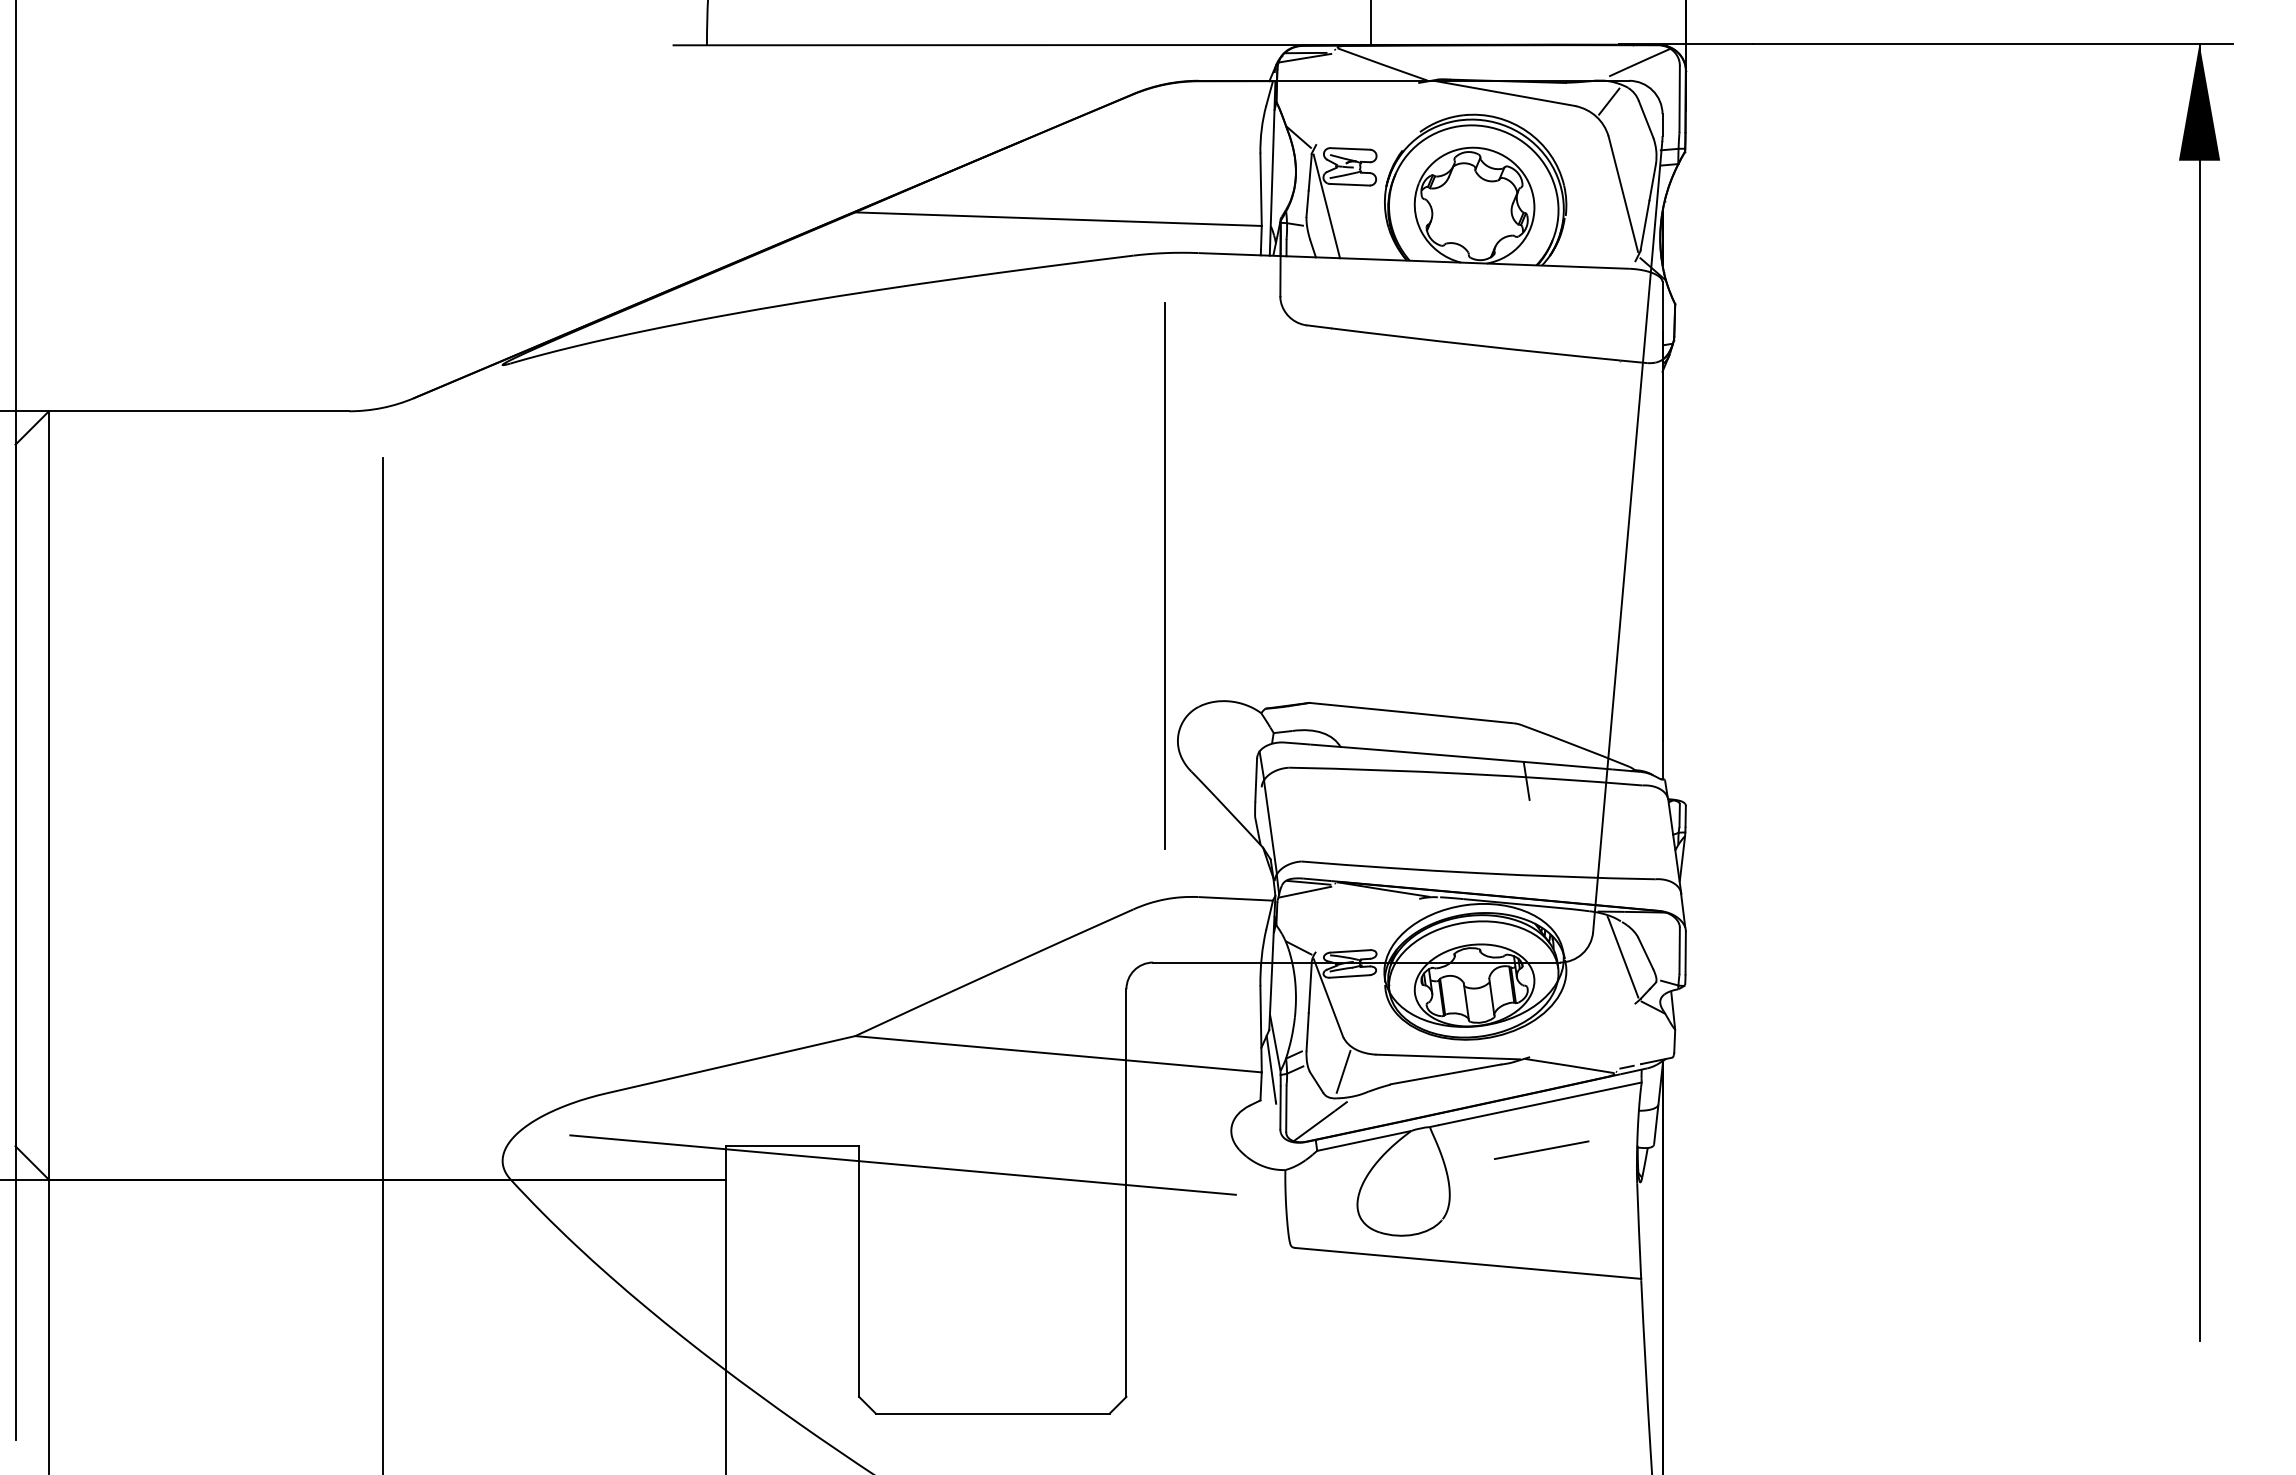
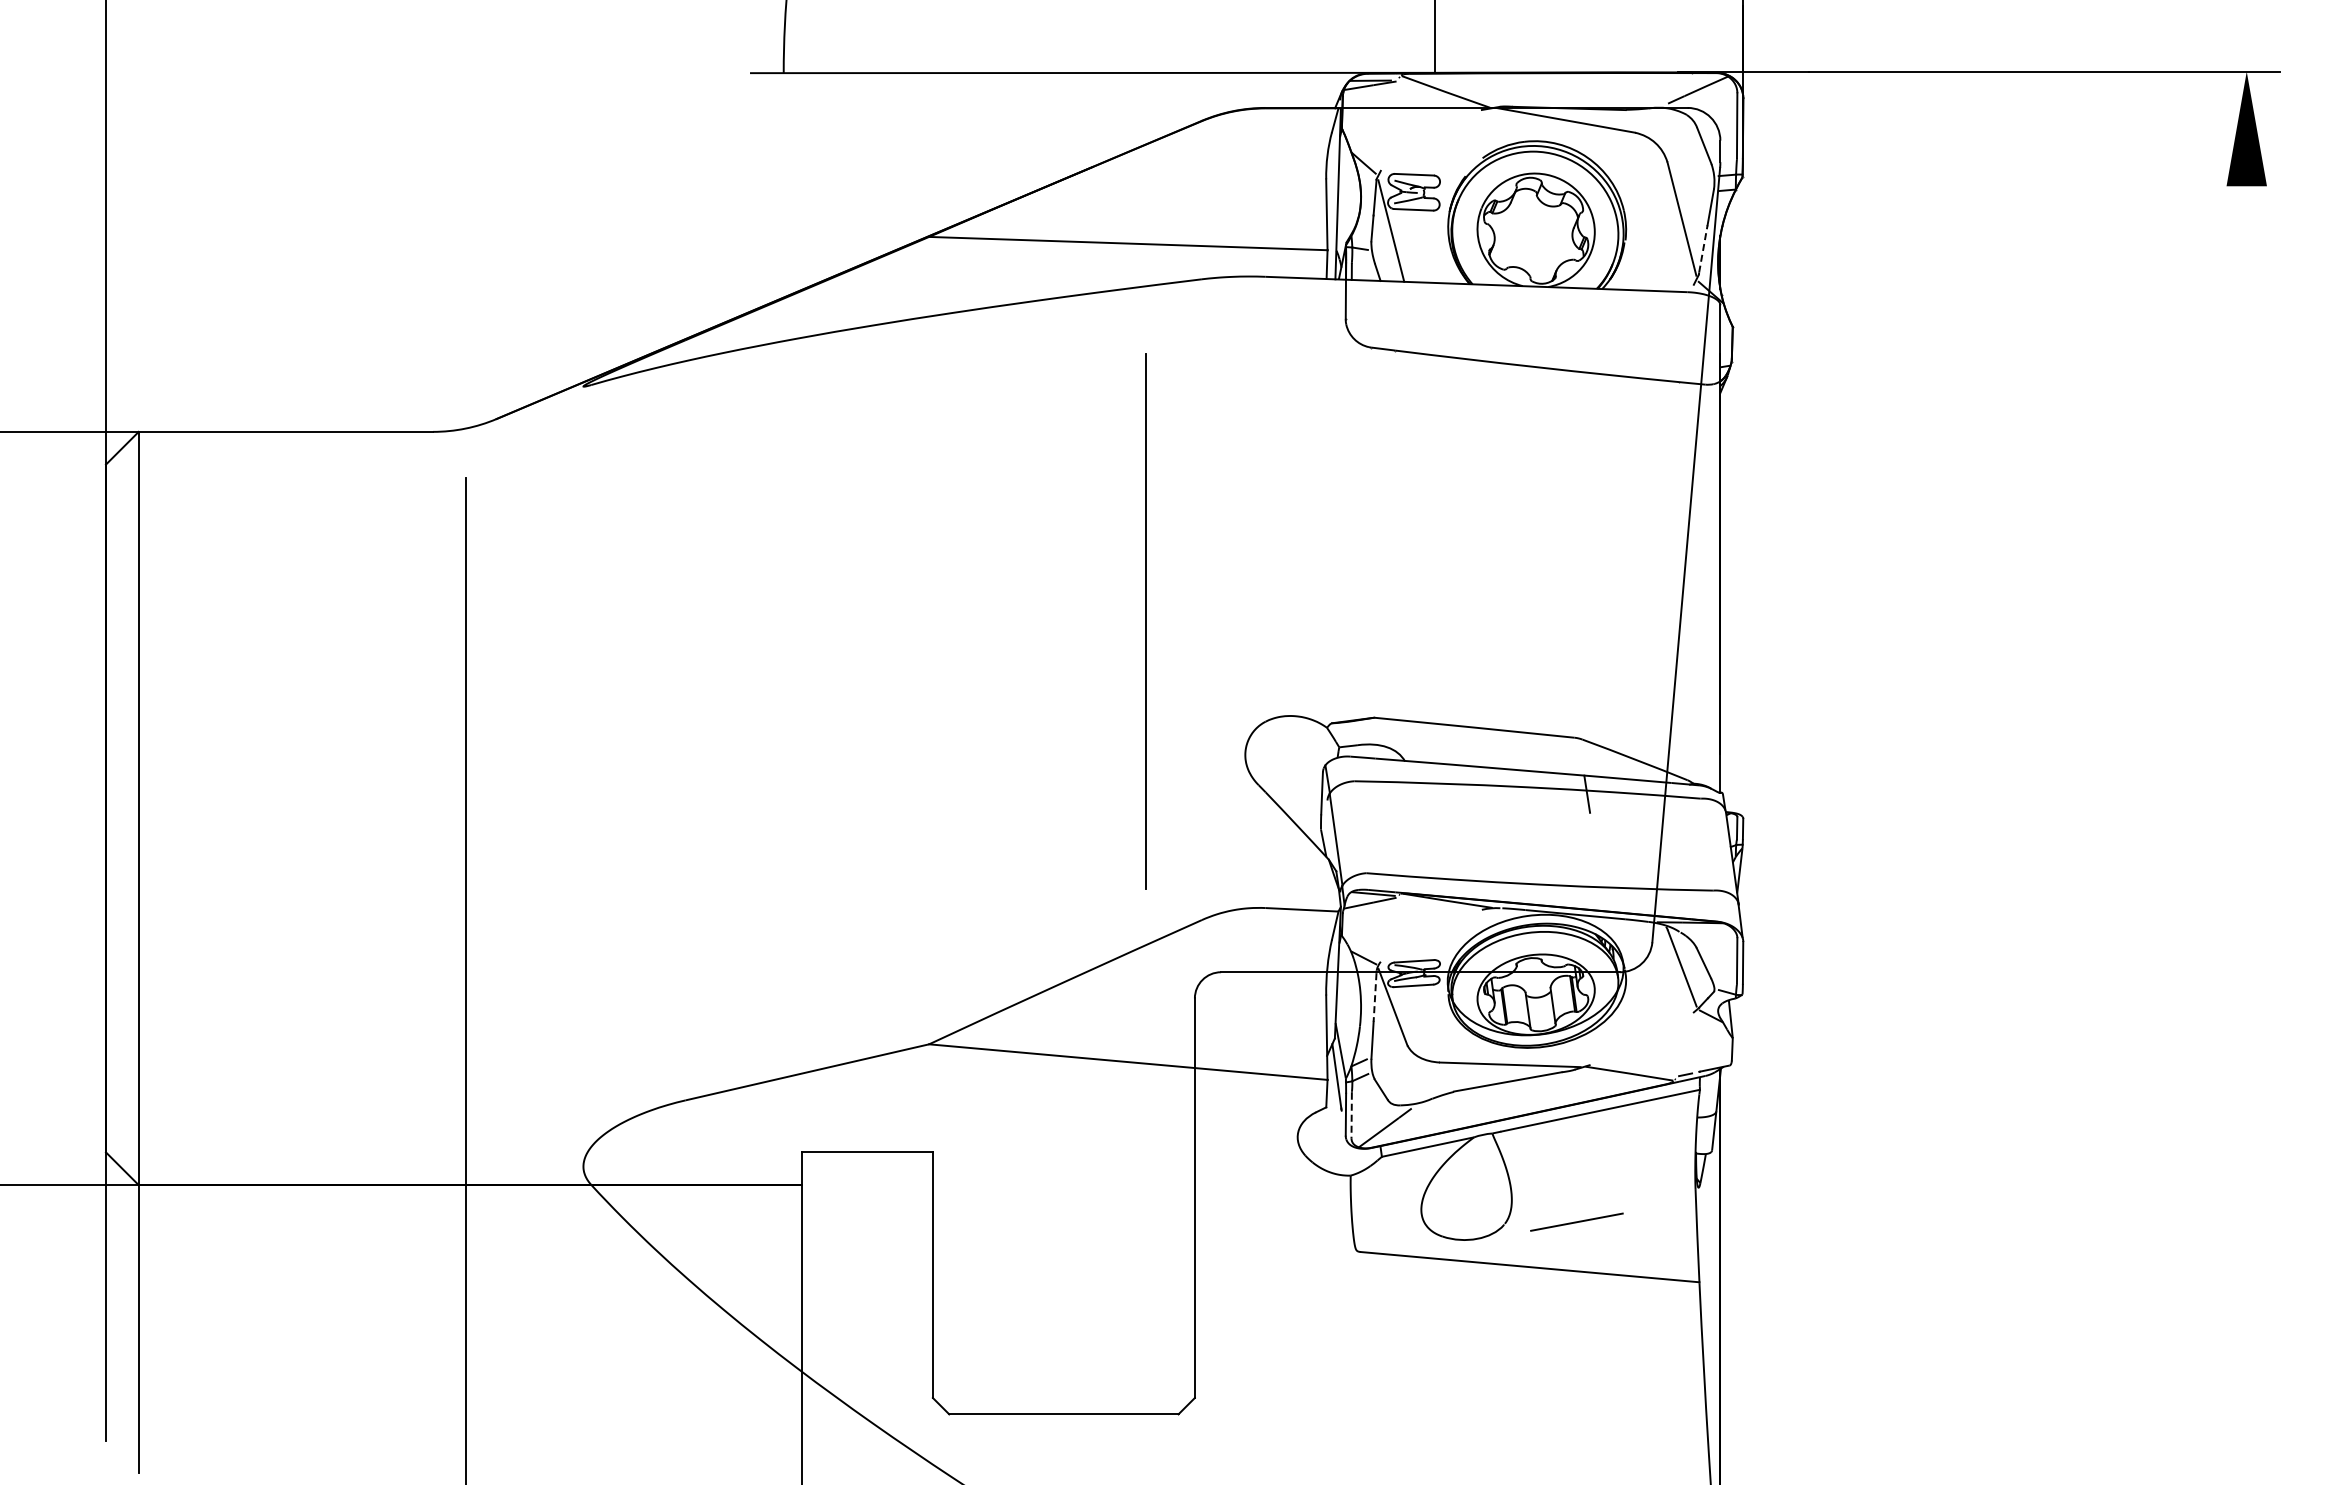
line: (1609, 101) -> (1668, 128), removed
line: (1645, 224) -> (1703, 248), solid -> dashed
line: (1163, 576) -> (1145, 621), moved
line: (2199, 692) -> (2246, 707), removed
line: (1310, 988) -> (1375, 997), solid -> dashed
line: (1343, 1070) -> (1407, 1078), removed
line: (1286, 1108) -> (1351, 1115), solid -> dashed
line: (1541, 1149) -> (1576, 1221), moved
line: (902, 1164) -> (975, 1170), removed

